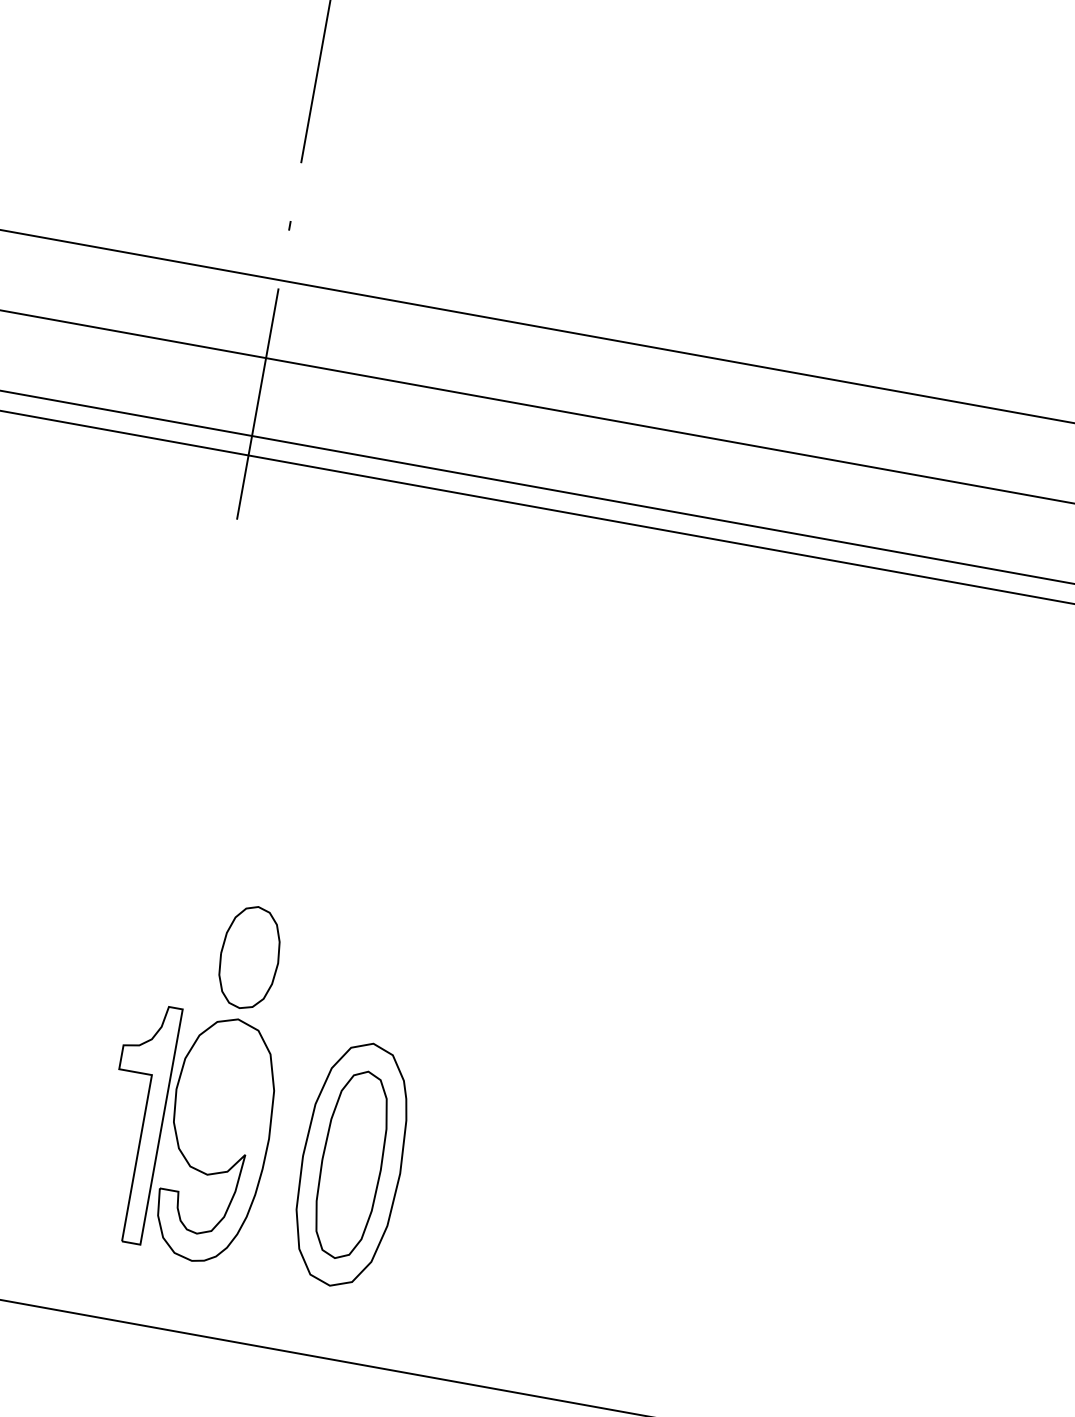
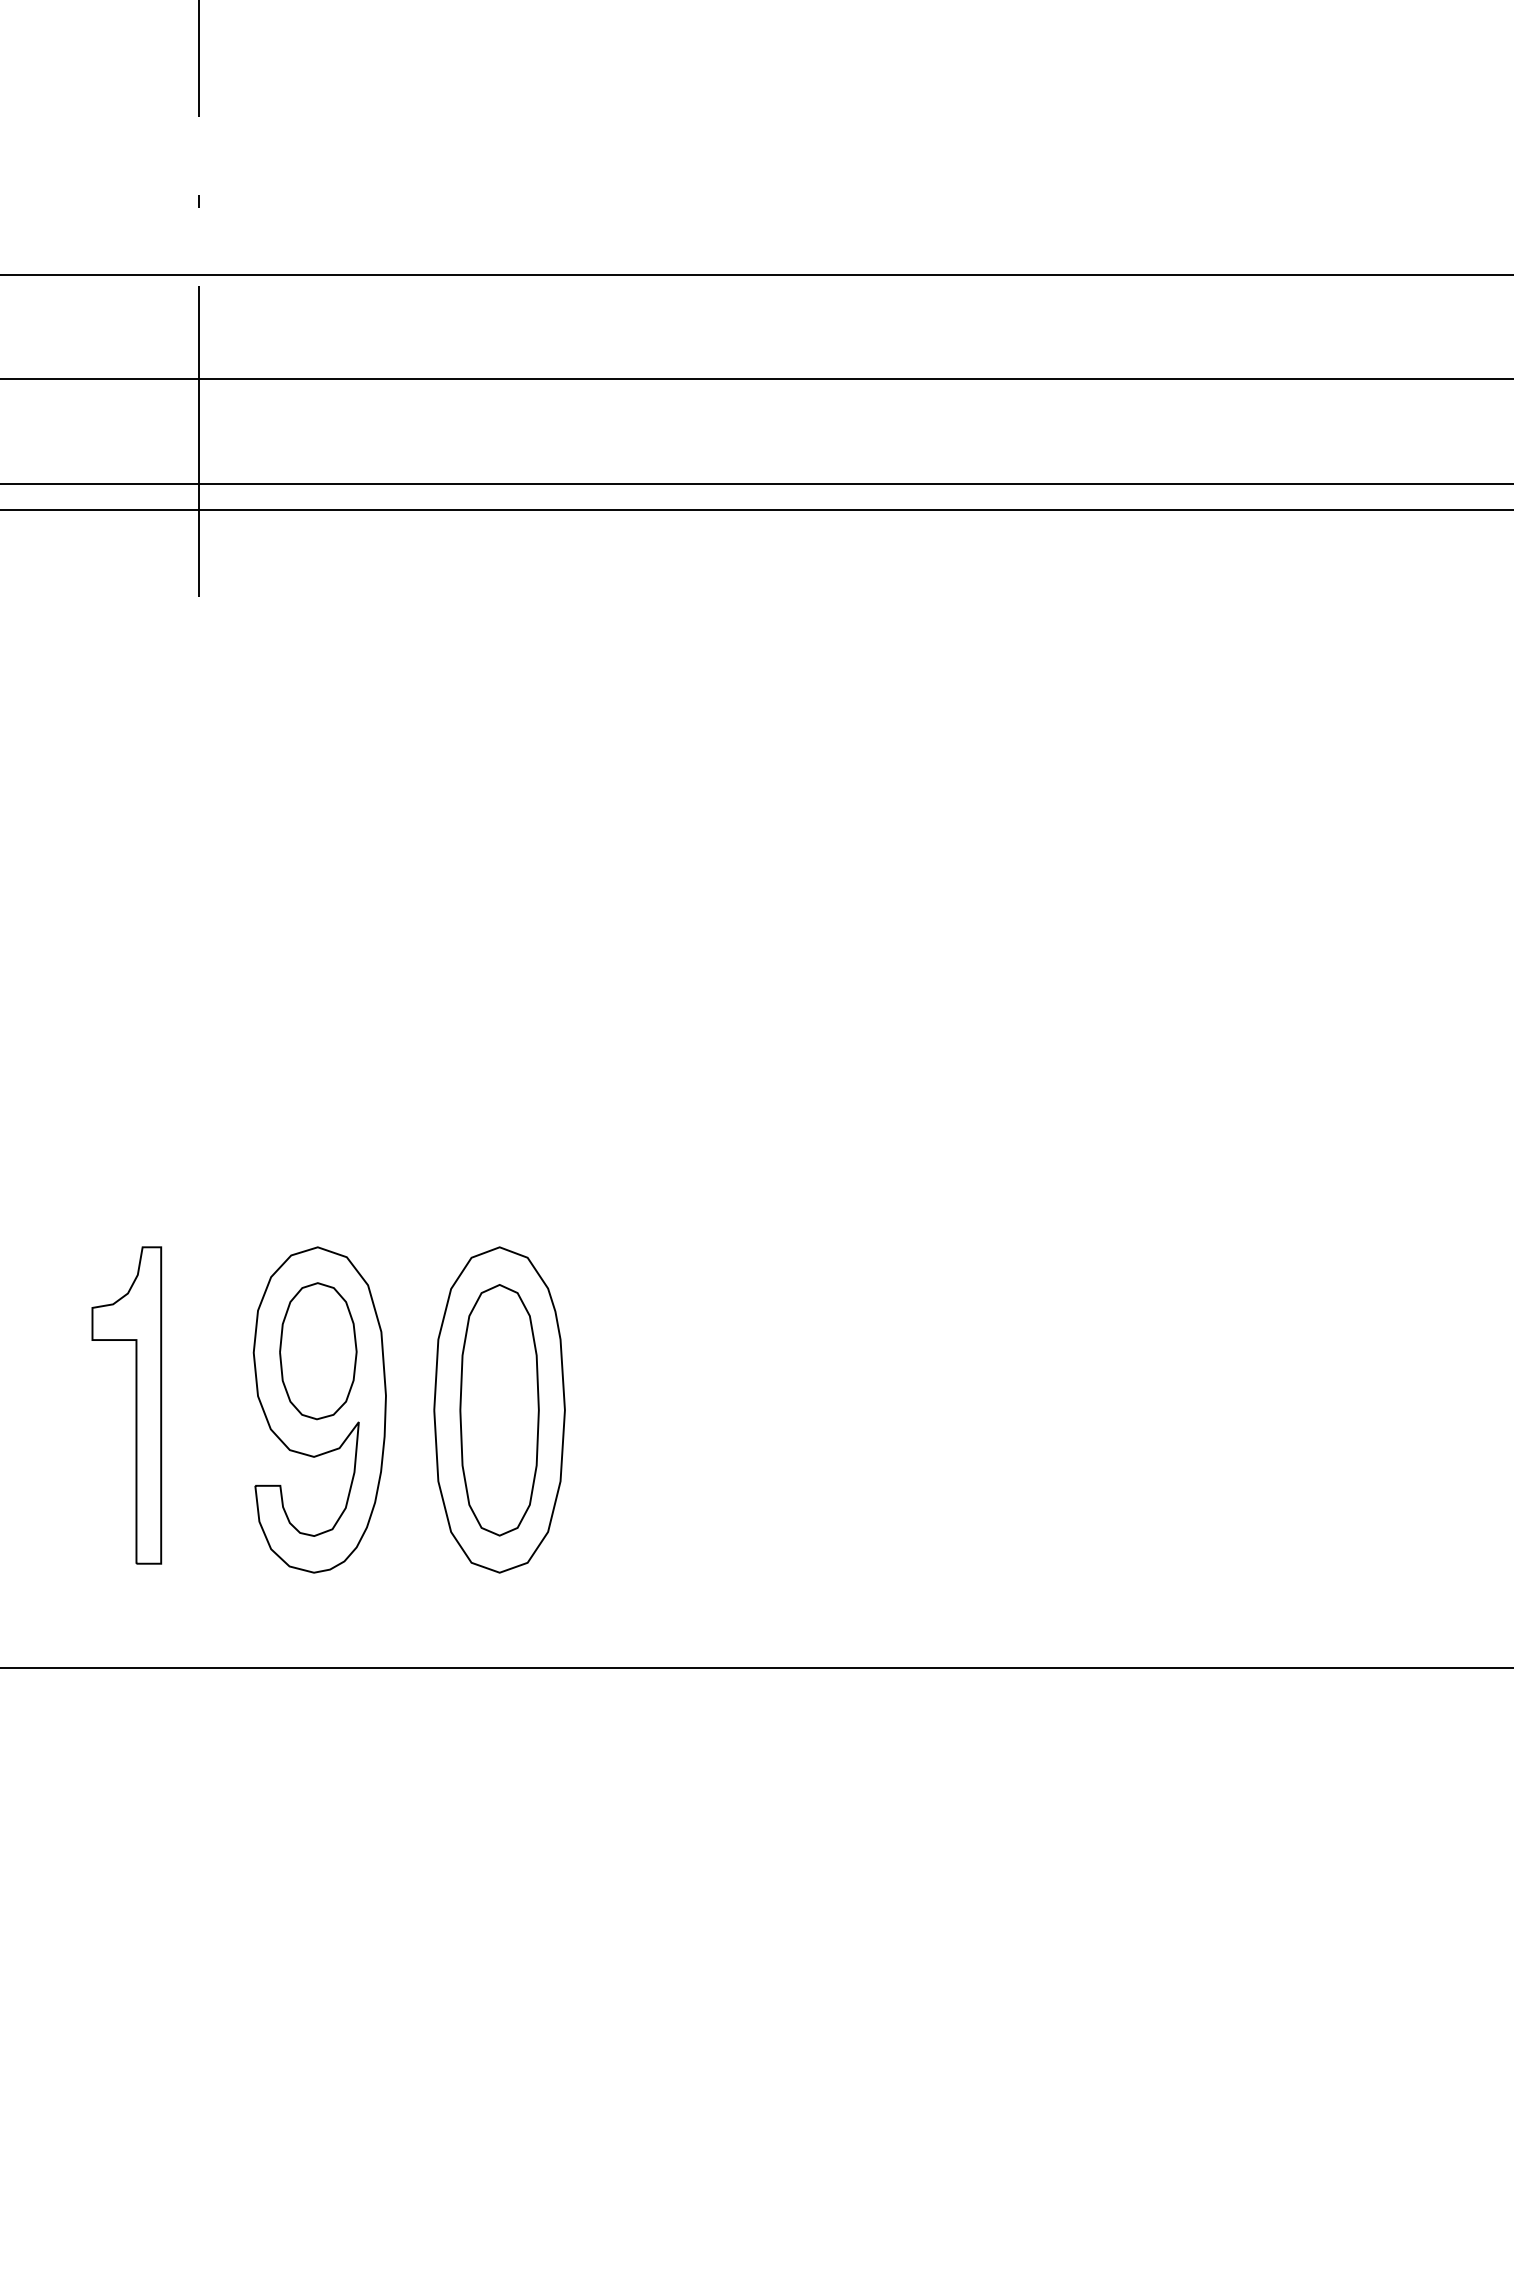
part: (249, 957) -> (318, 1351), moved
part: (142, 1123) -> (135, 1405), moved

